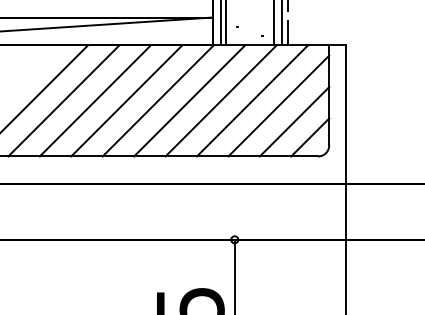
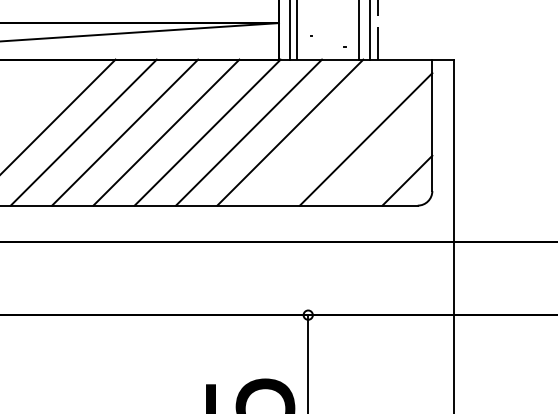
line: (252, 100) -> (331, 132), removed
line: (294, 121) -> (386, 159), removed

